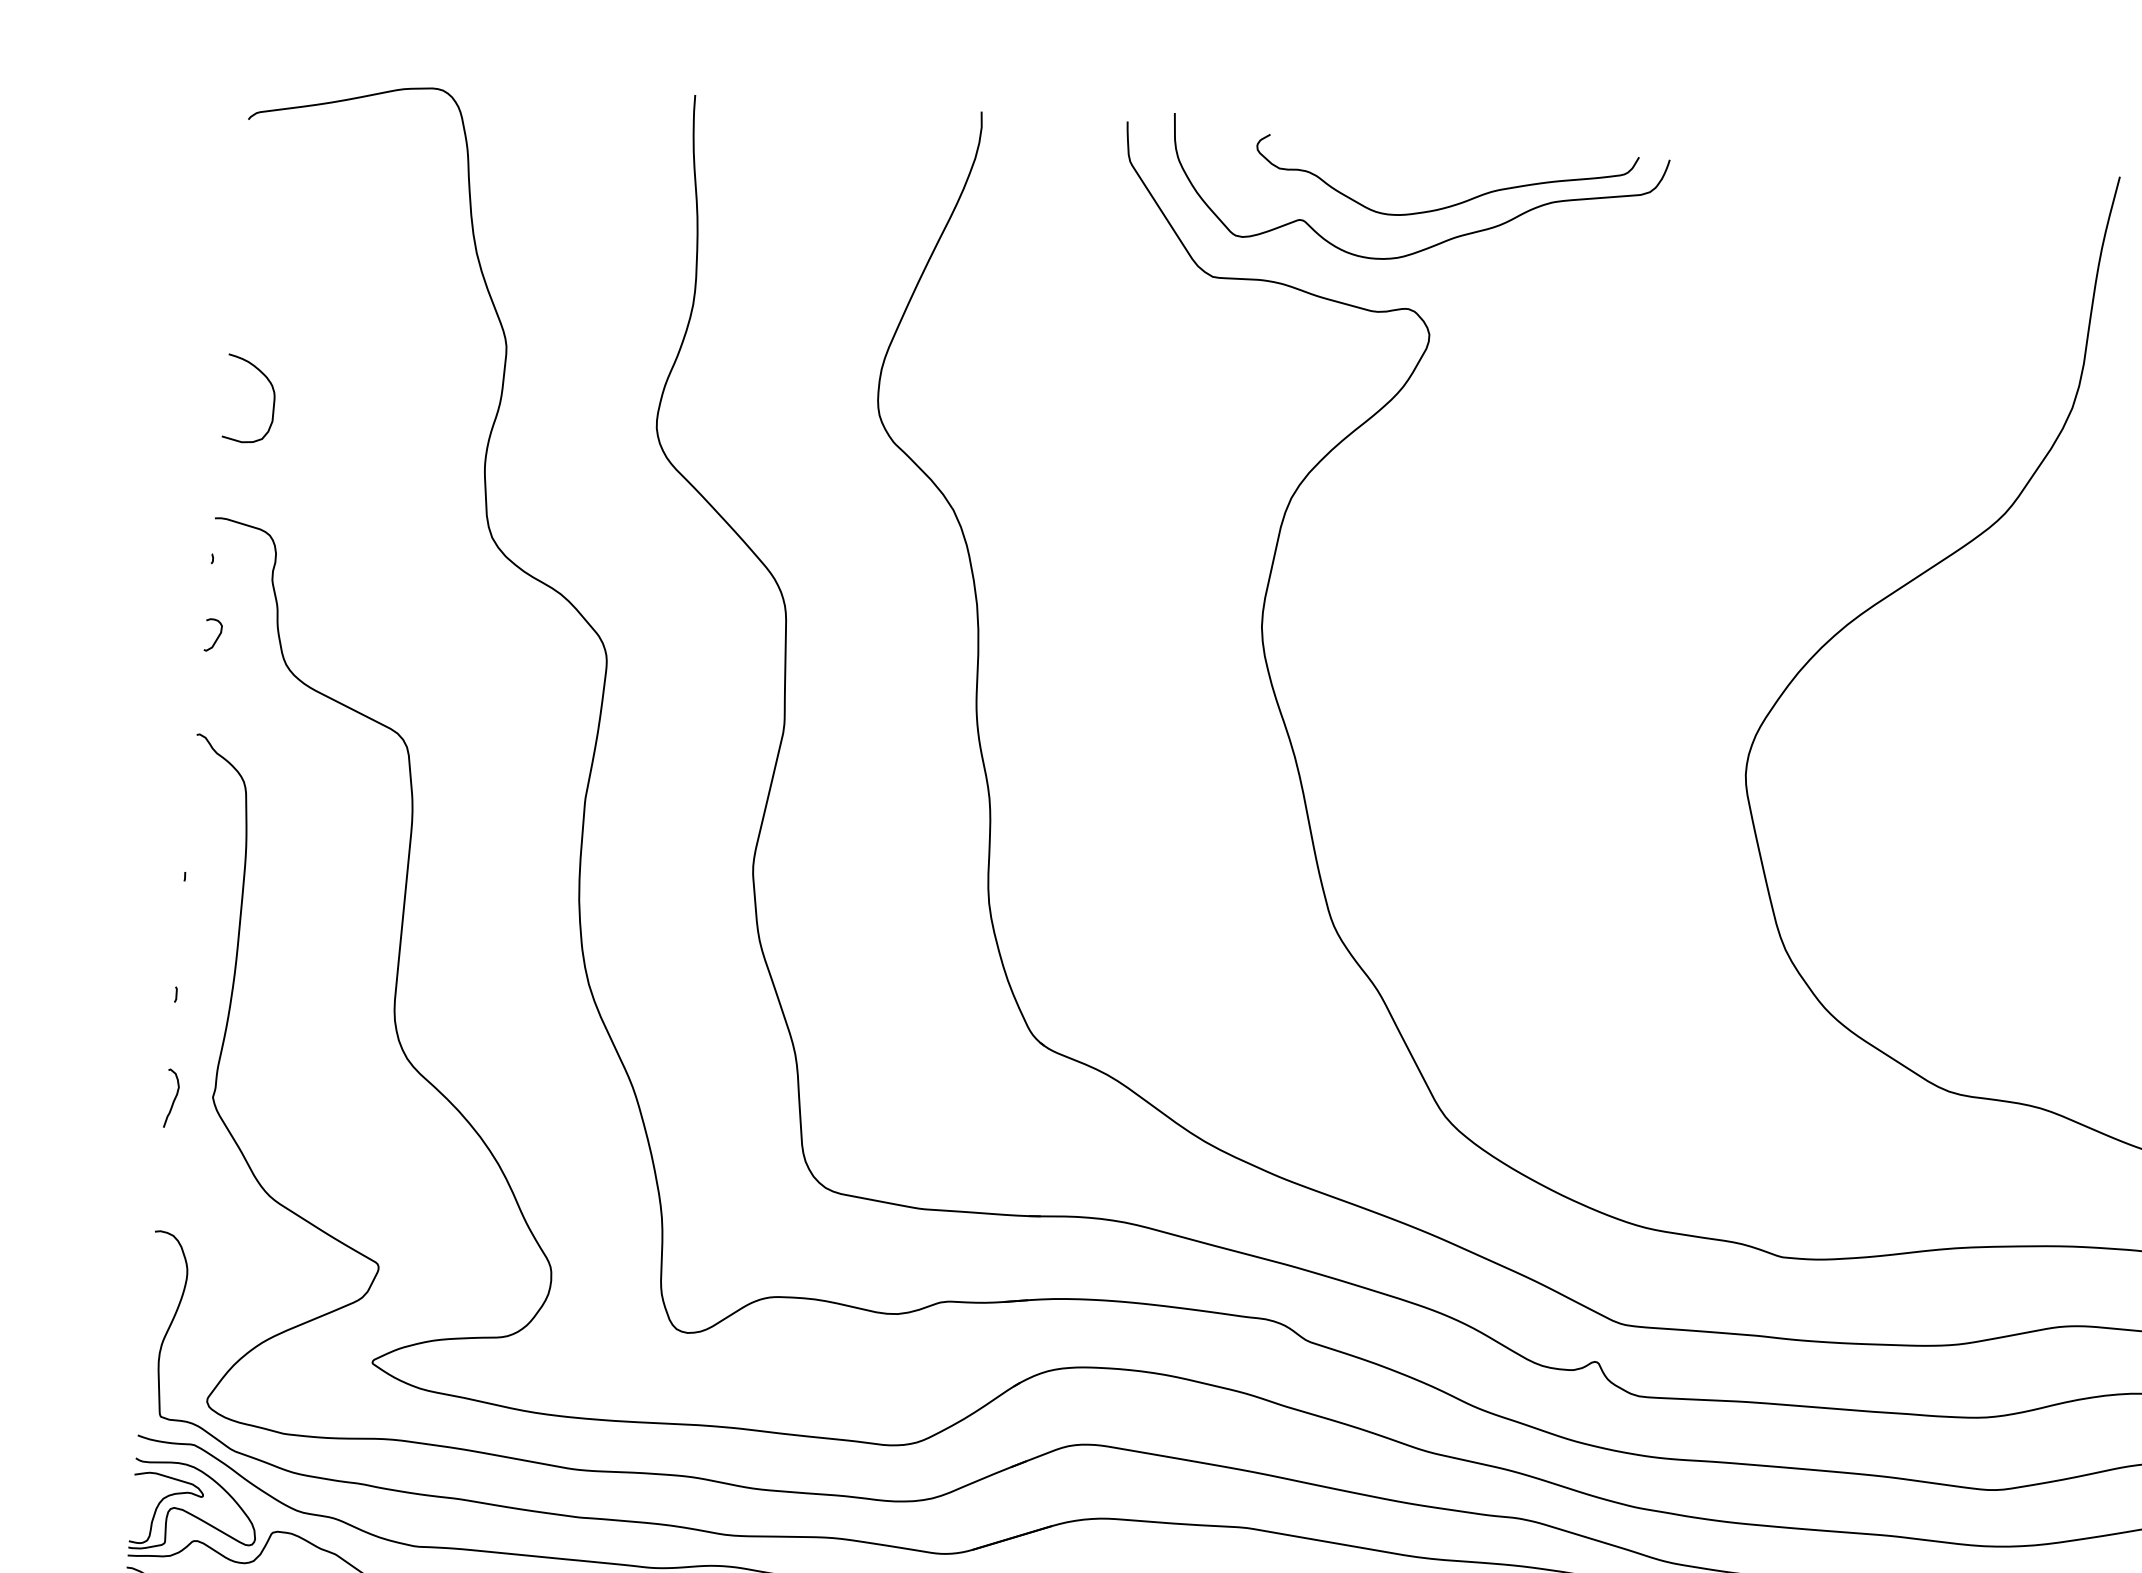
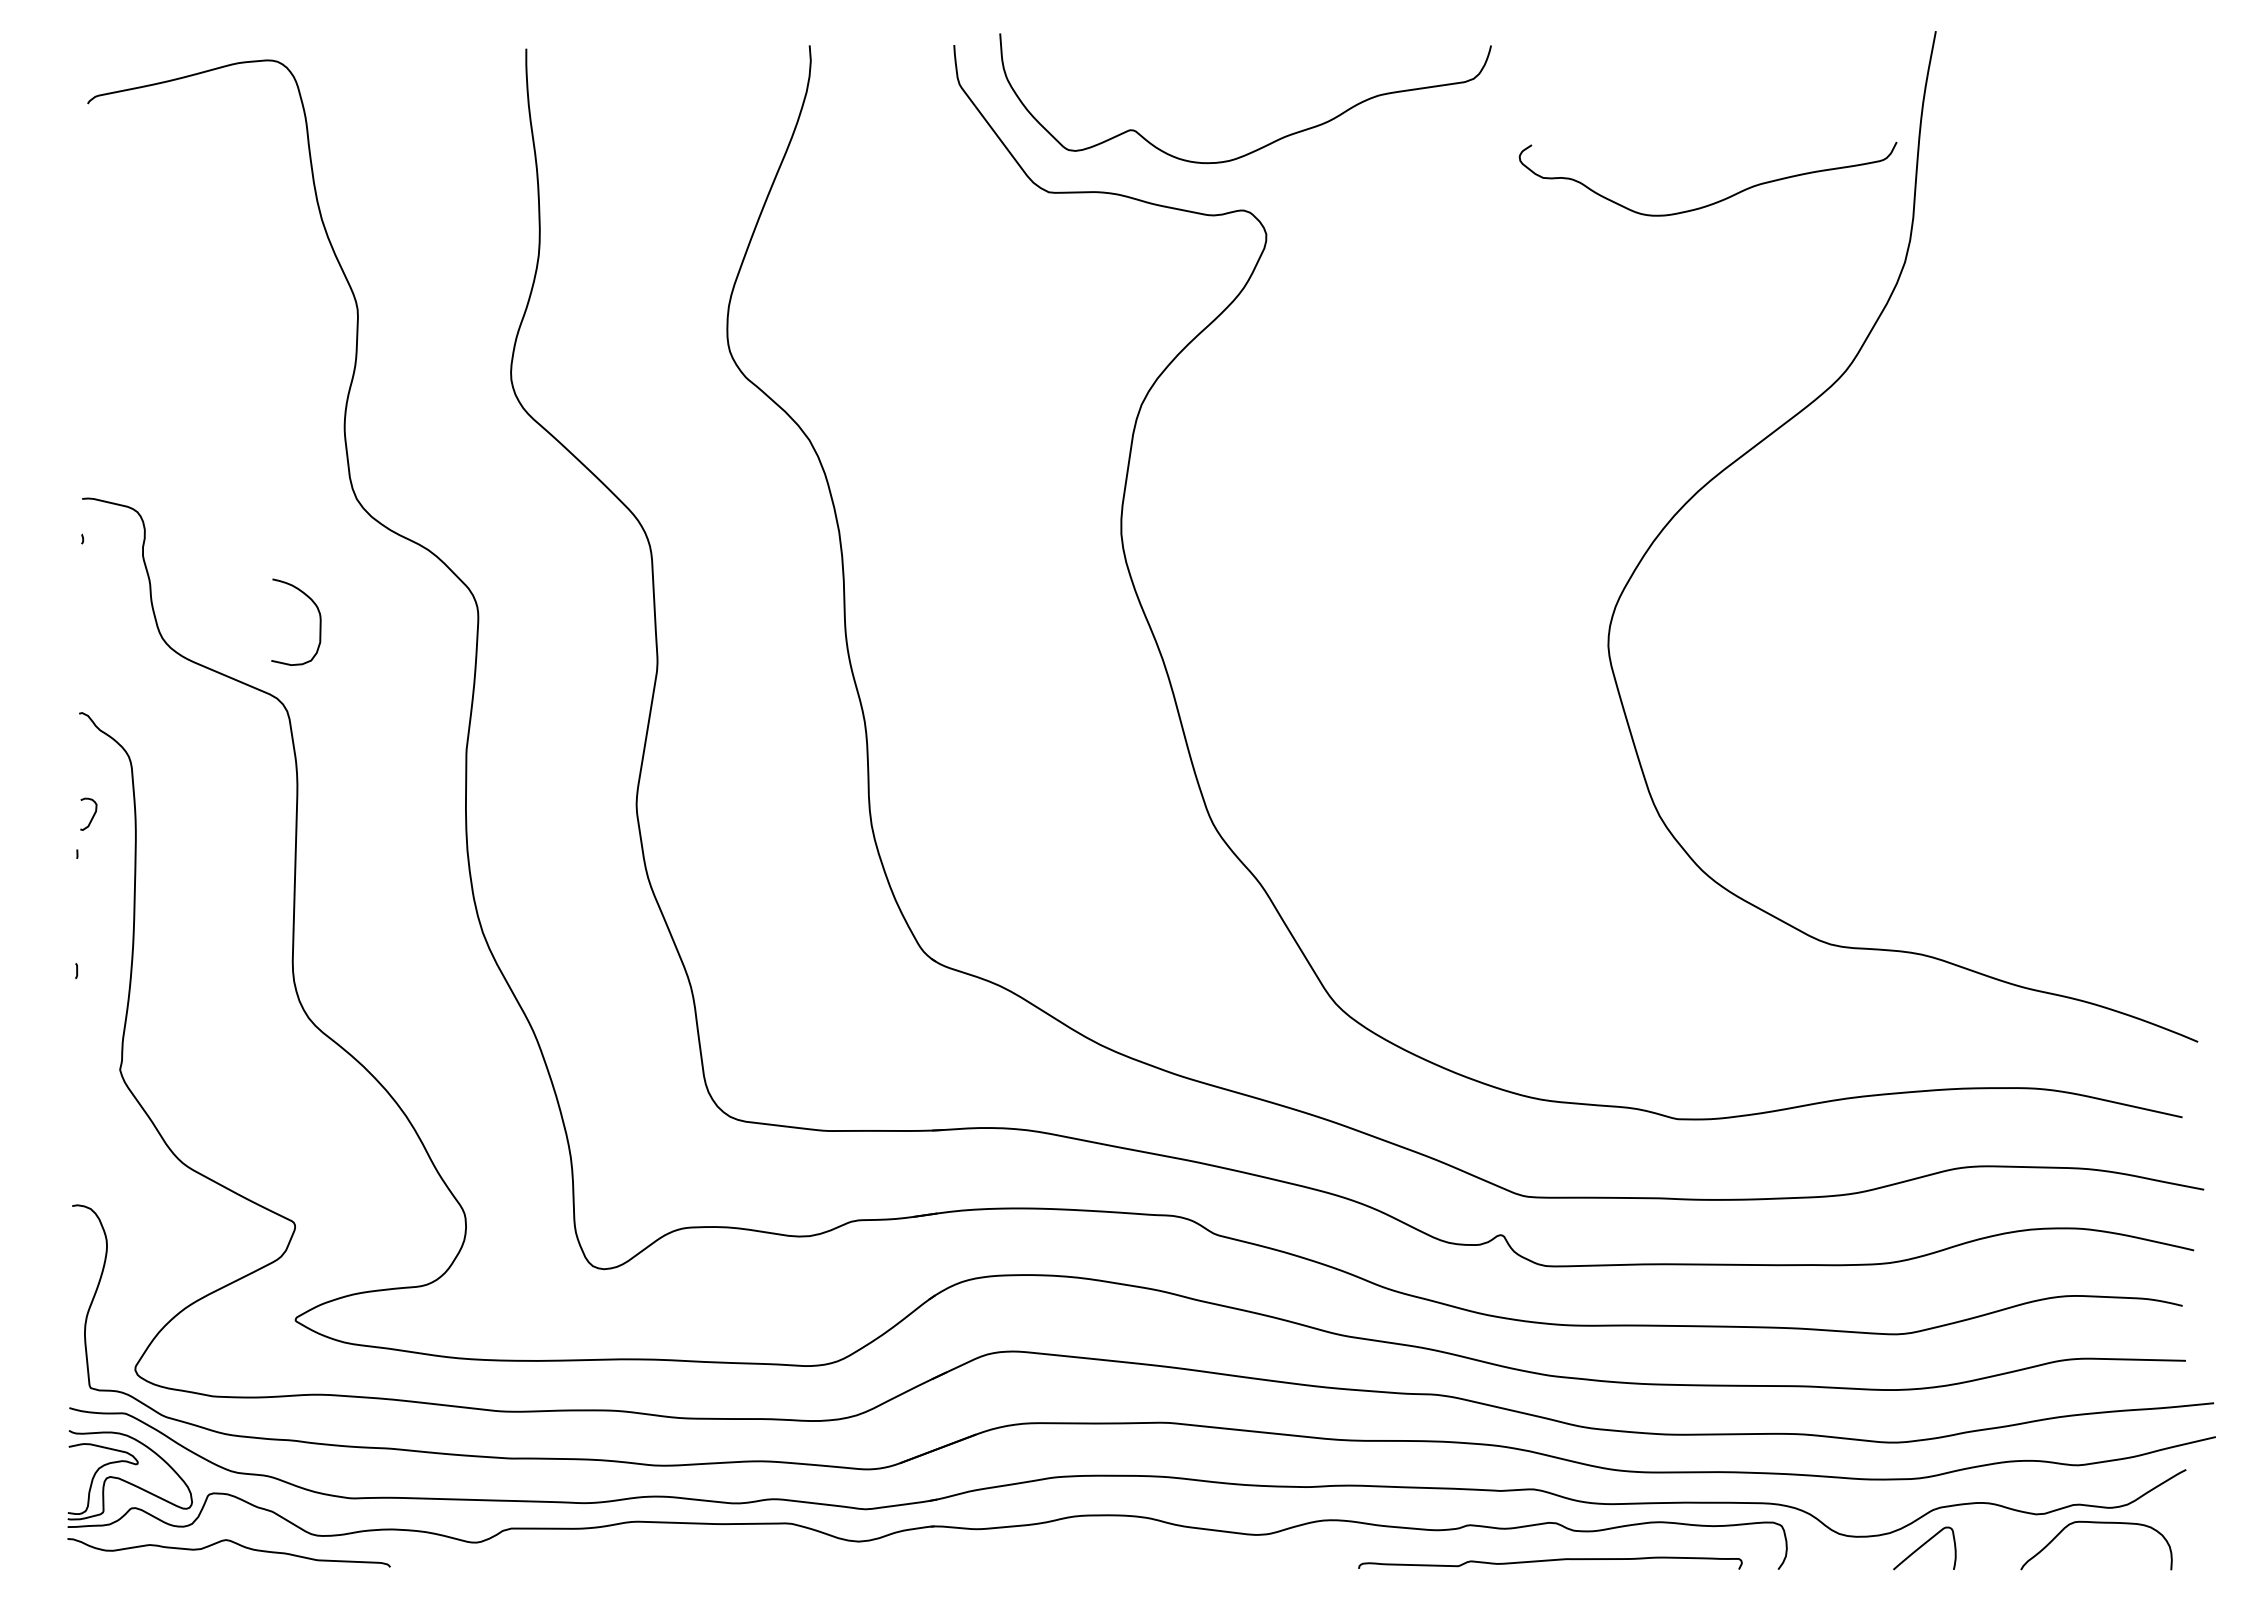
curve: (1455, 203) -> (1718, 200), moved
curve: (273, 400) -> (319, 621), moved
curve: (217, 636) -> (92, 815), moved
curve: (173, 1099) -> (81, 1074), removed

